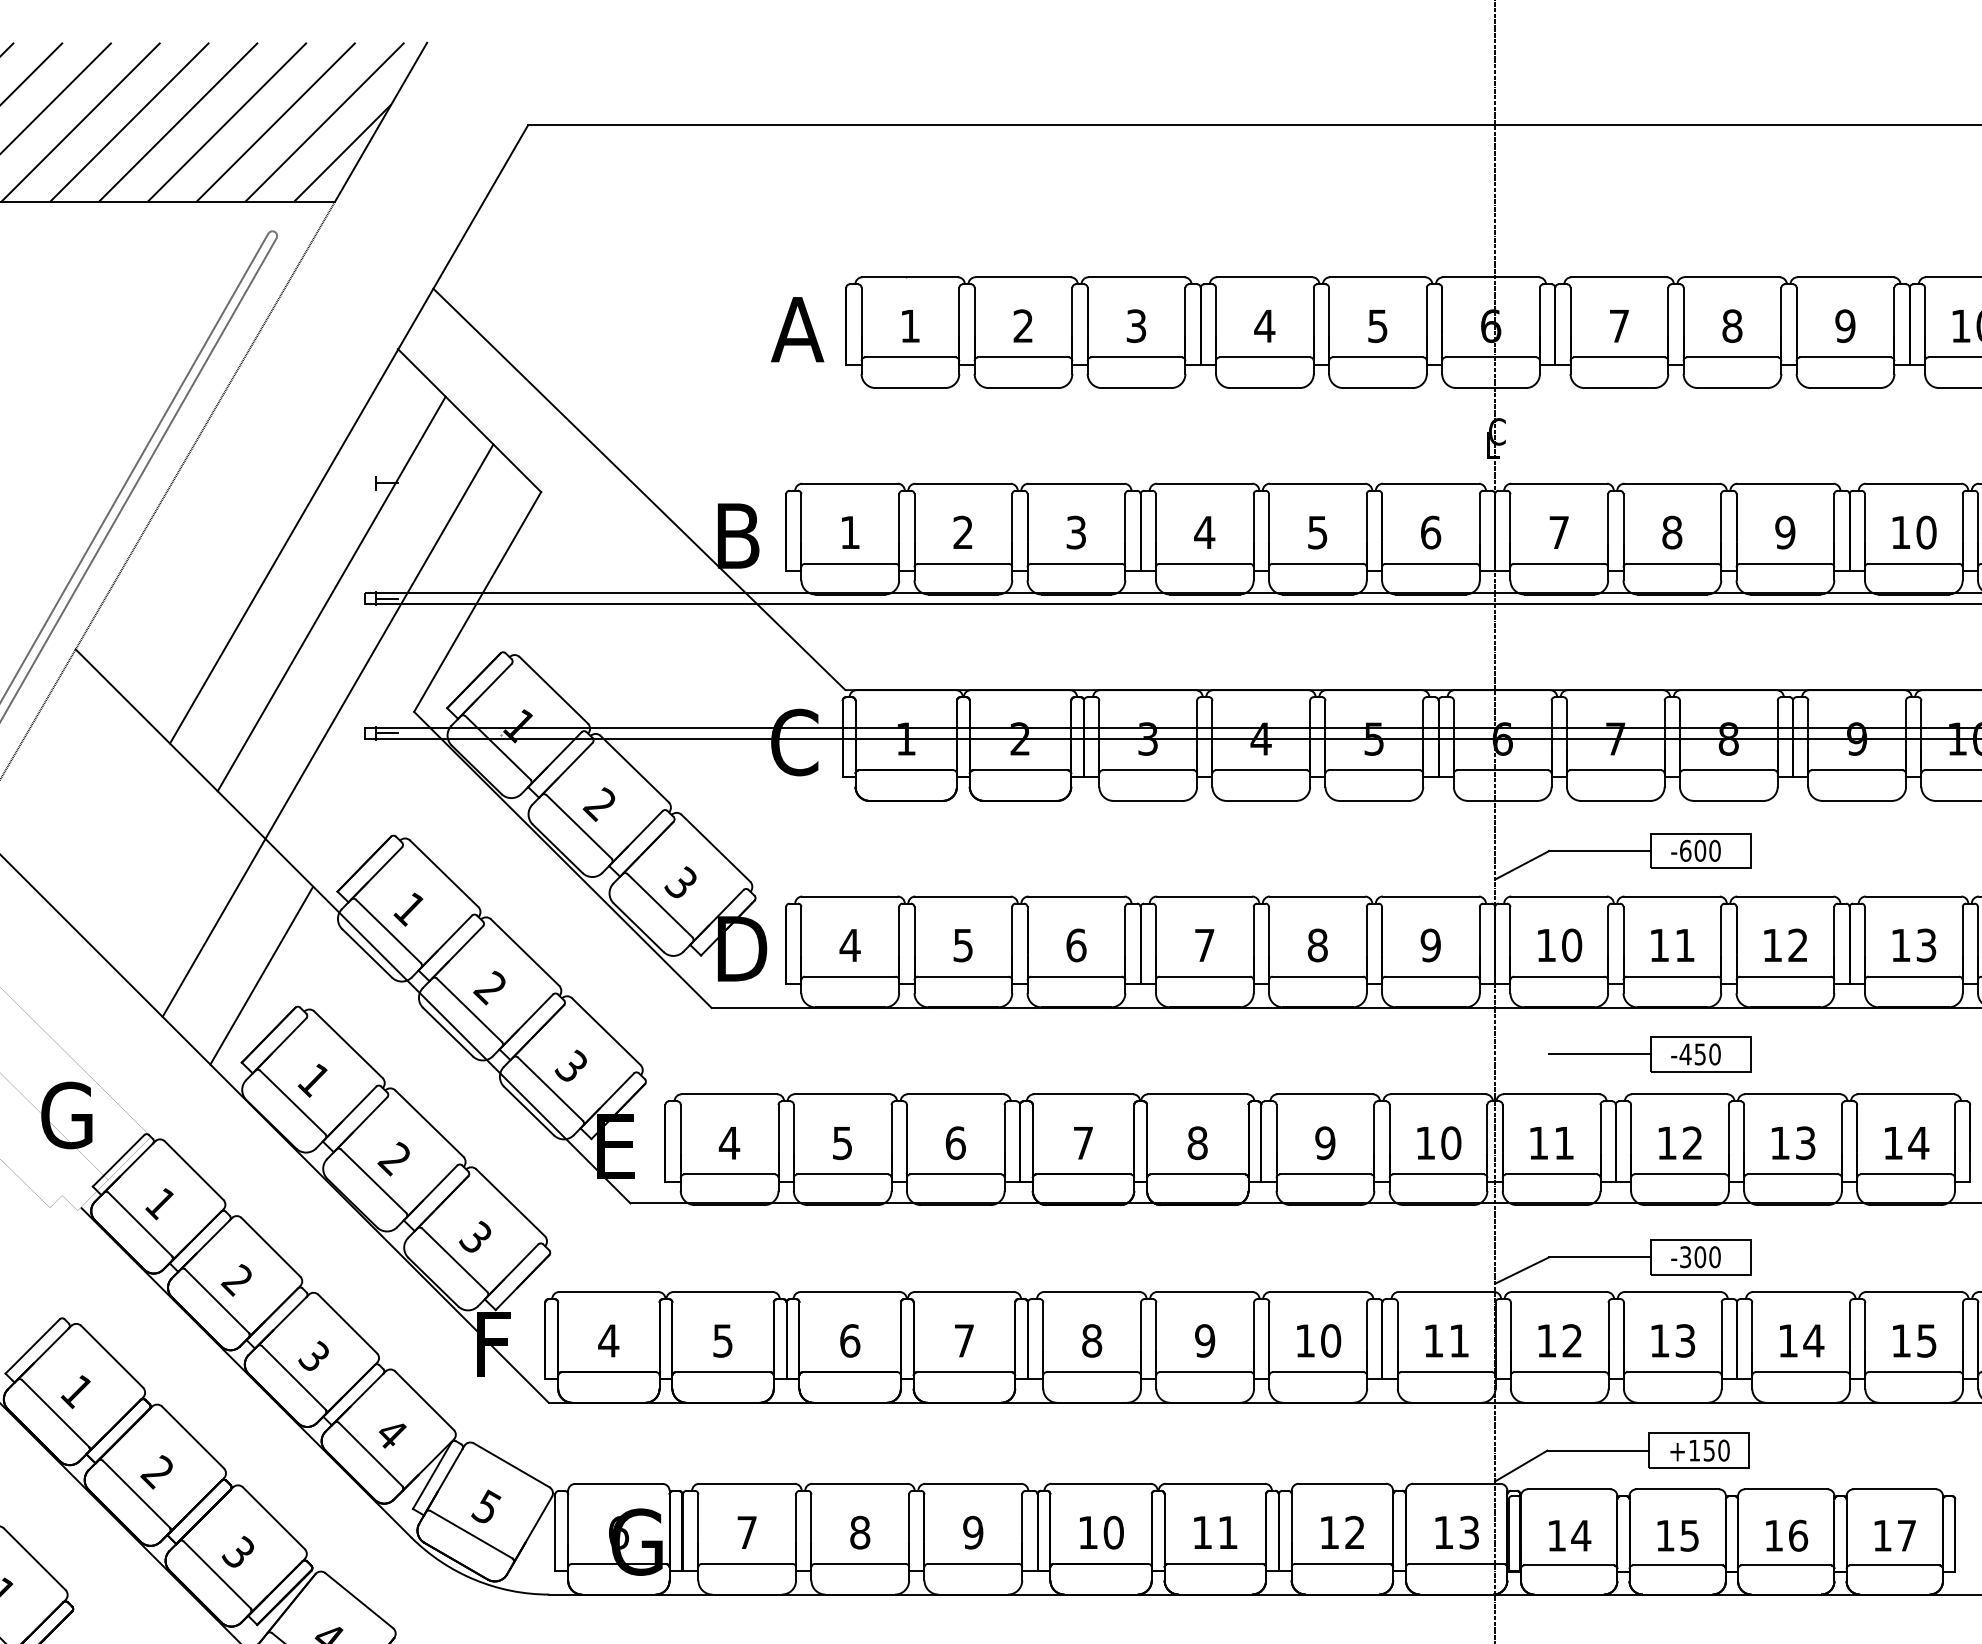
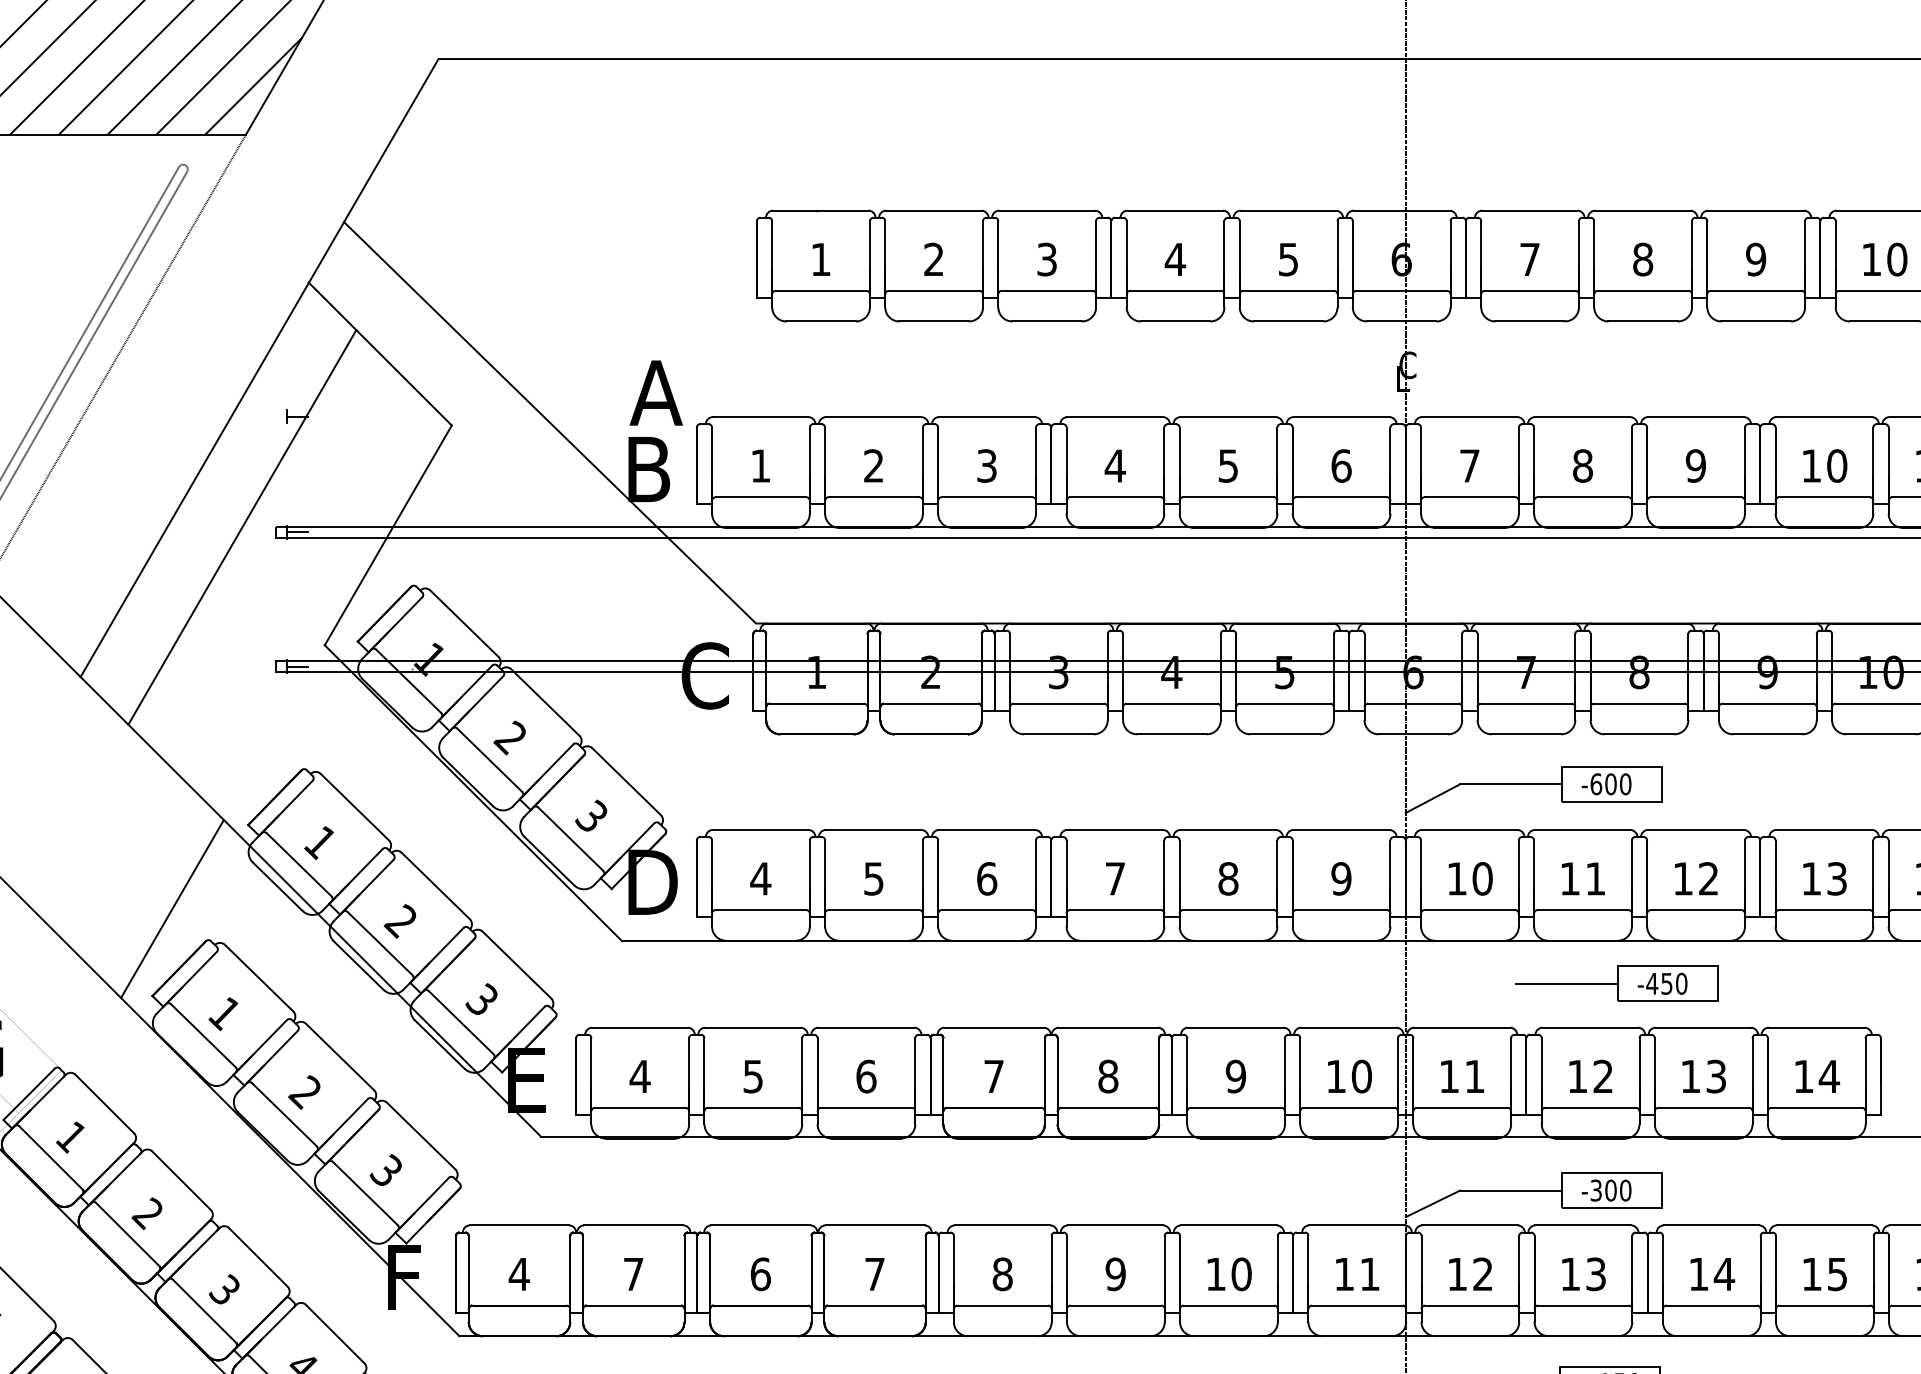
text: (797, 329) -> (656, 392), moved
line: (327, 730) -> (238, 663), removed
part: (1649, 1054) -> (1616, 983), moved
text: (722, 1340) -> (633, 1273), 5 -> 7

